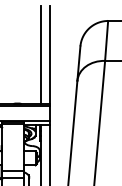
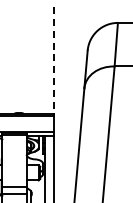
line: (40, 55) -> (44, 60), removed
line: (49, 55) -> (53, 60), solid -> dashed

